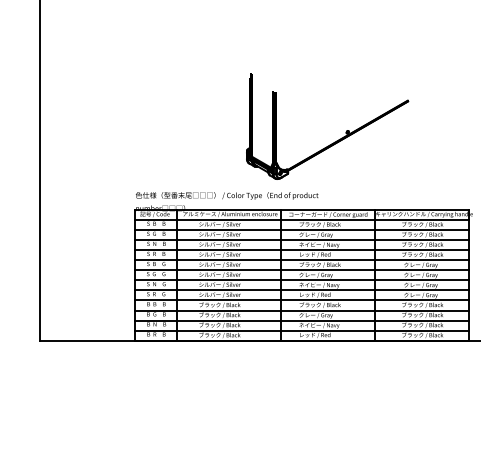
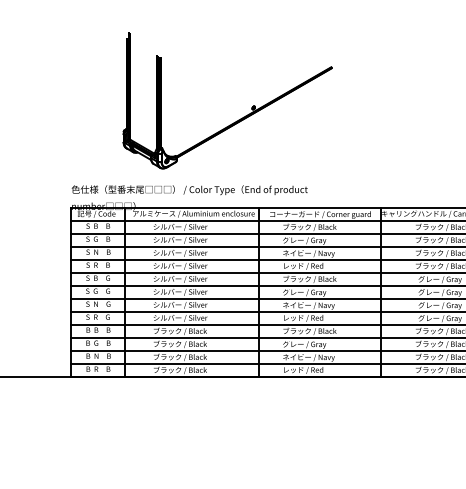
part: (334, 141) -> (236, 119), moved

